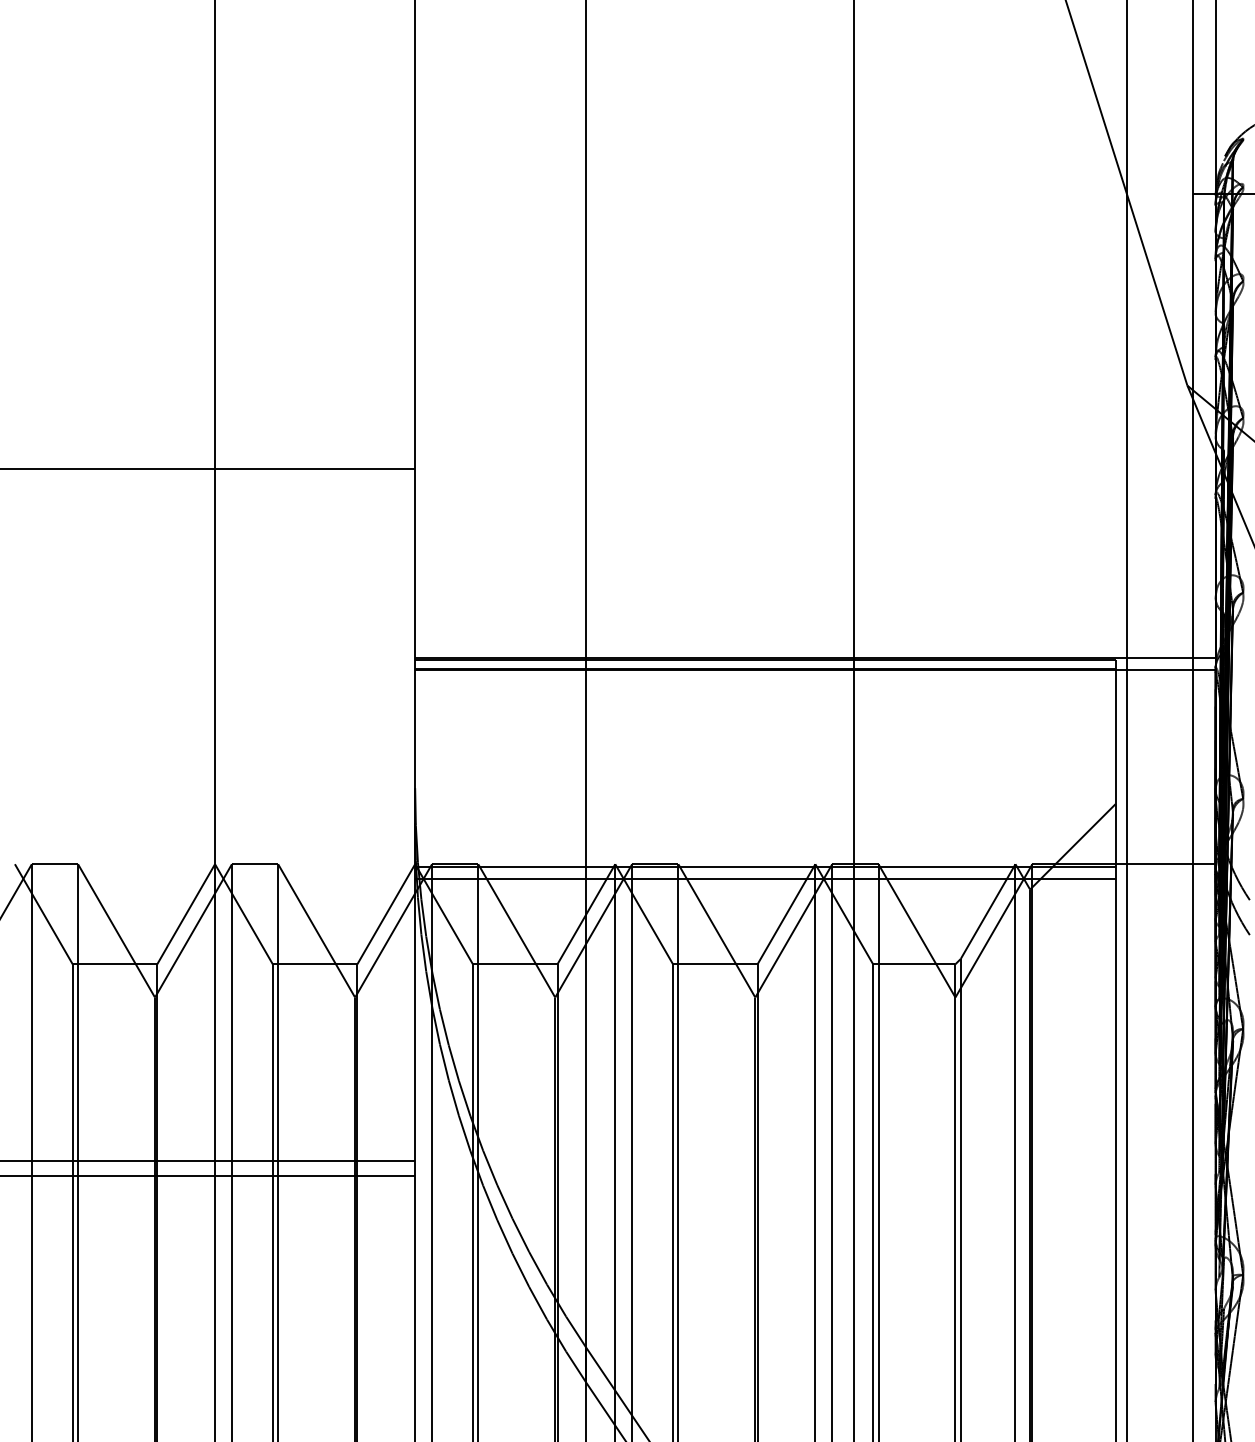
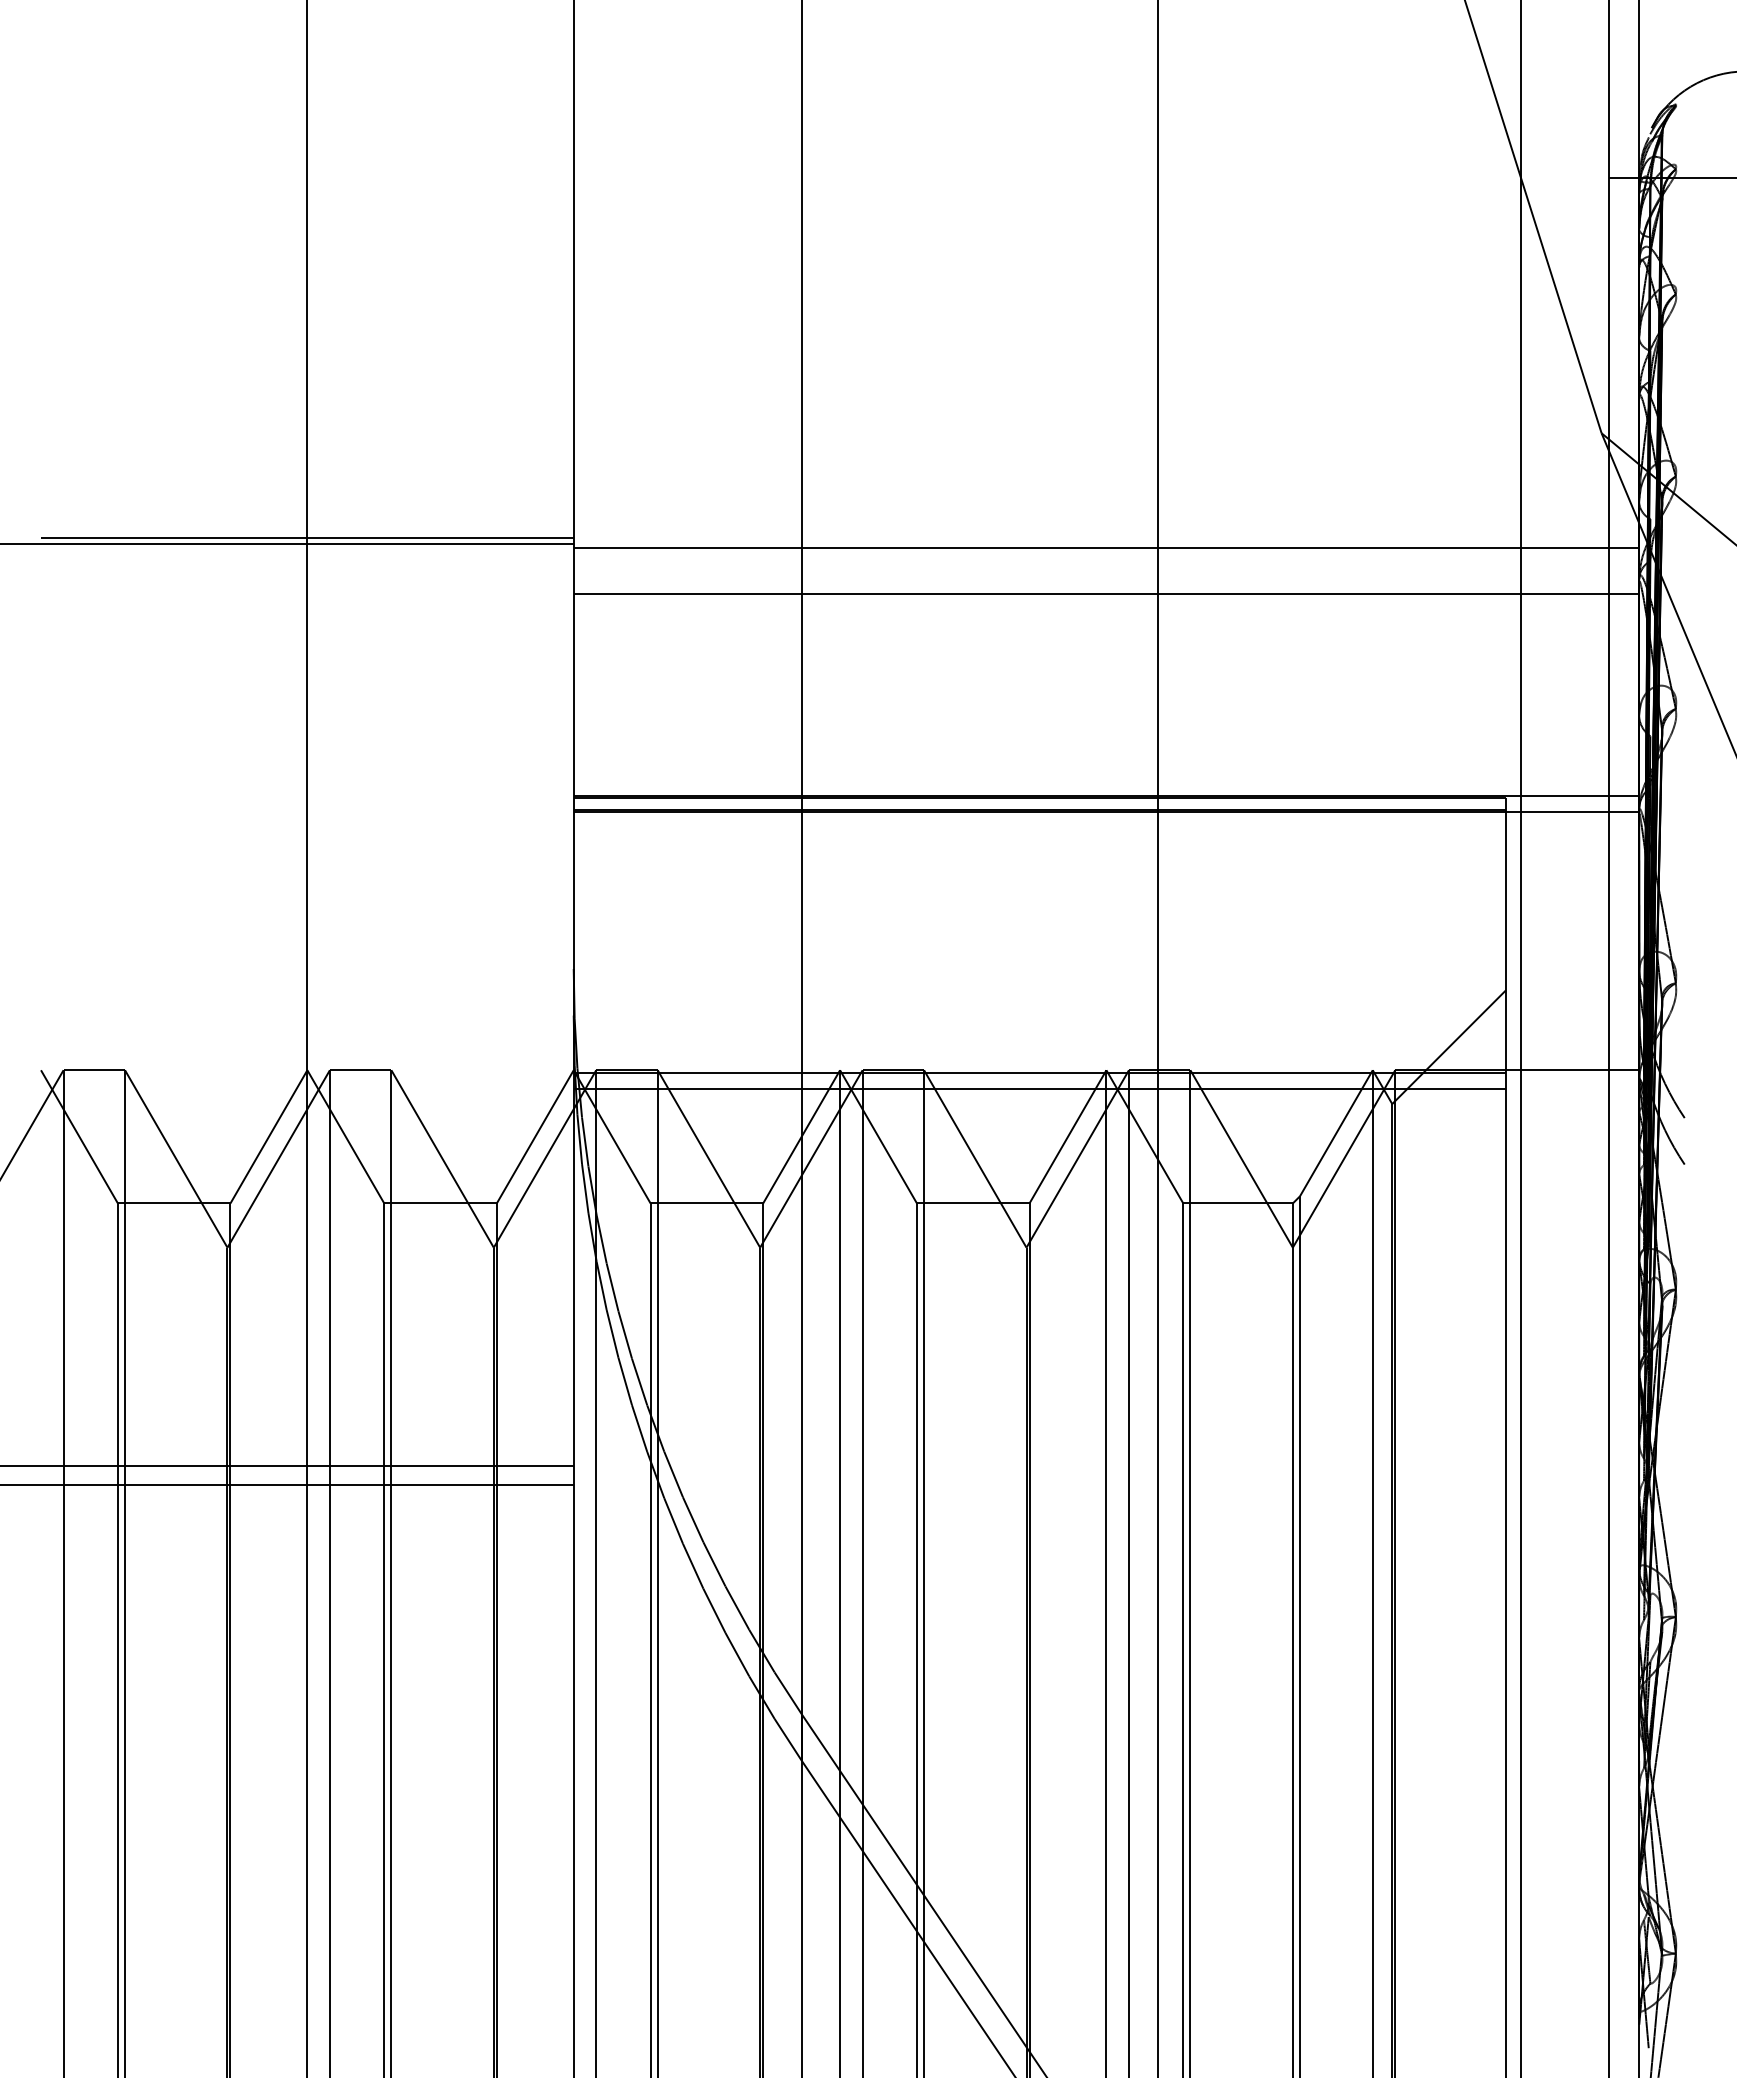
line: (215, 463) -> (307, 537), added
line: (815, 471) -> (1106, 547), added
line: (815, 506) -> (1106, 594), added

